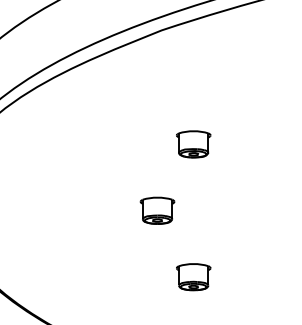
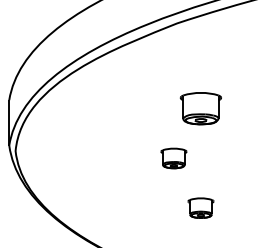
part: (193, 144) -> (200, 108), size x1.6

